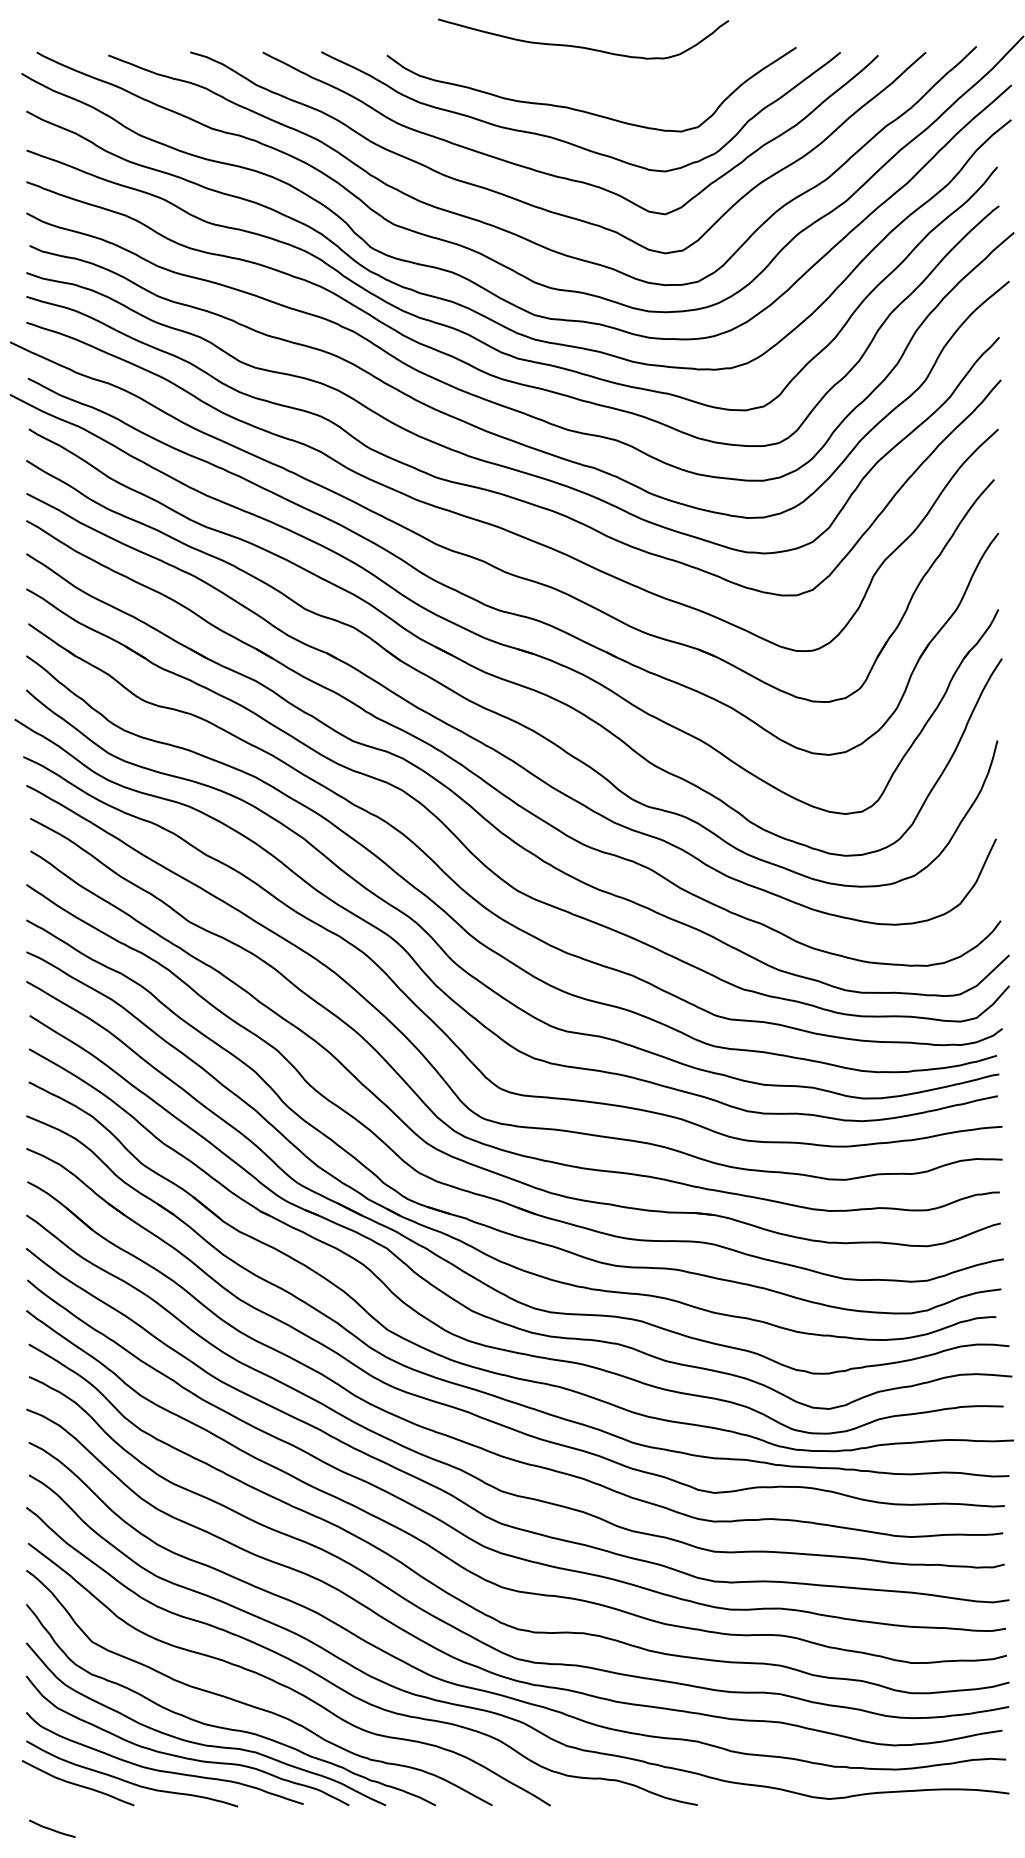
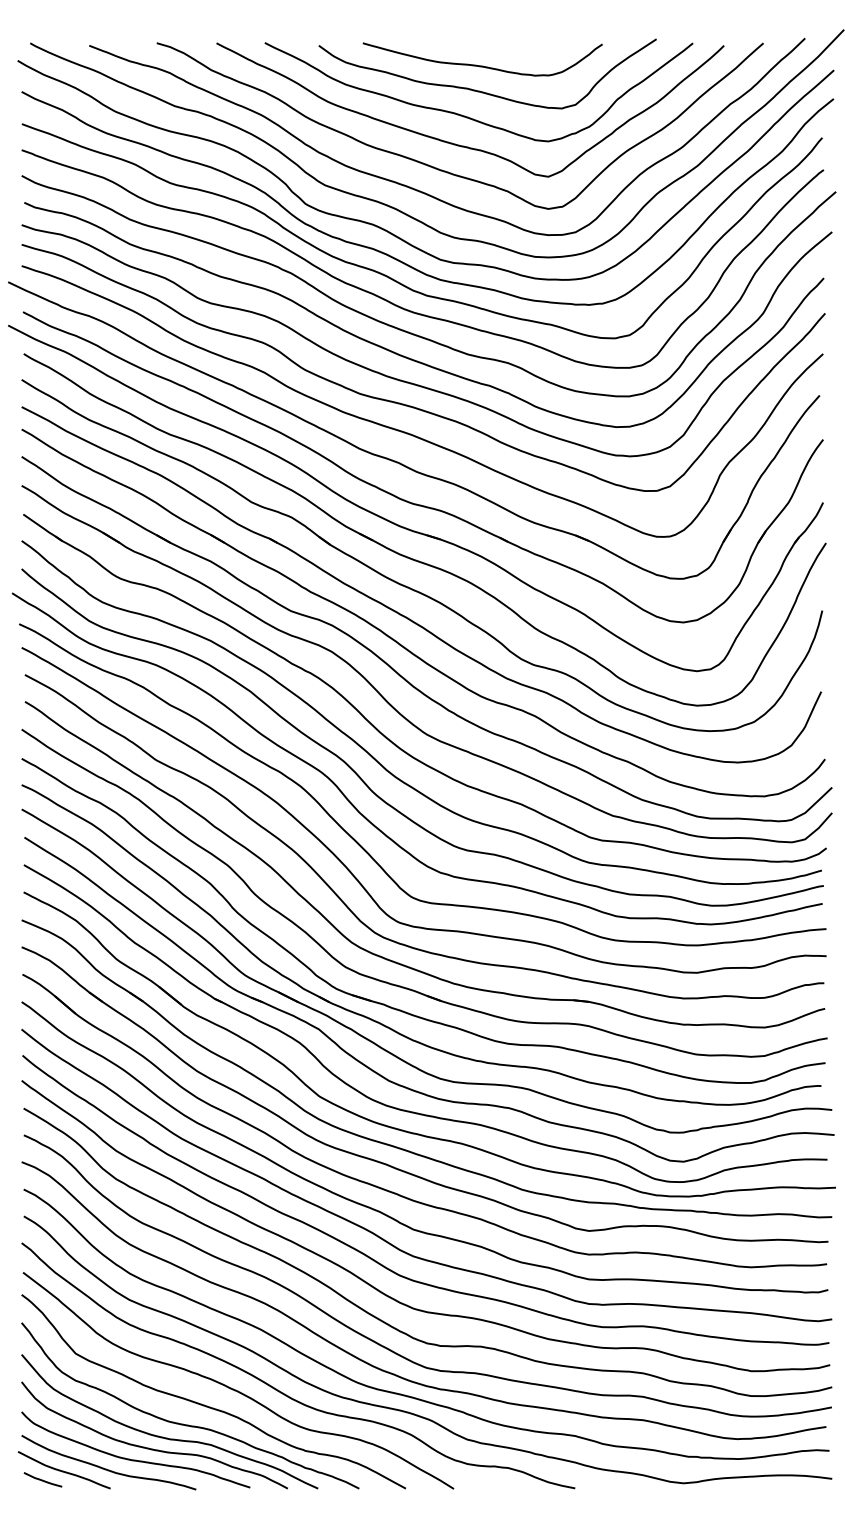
curve: (583, 46) -> (482, 65), moved
curve: (51, 1828) -> (42, 1479), moved

